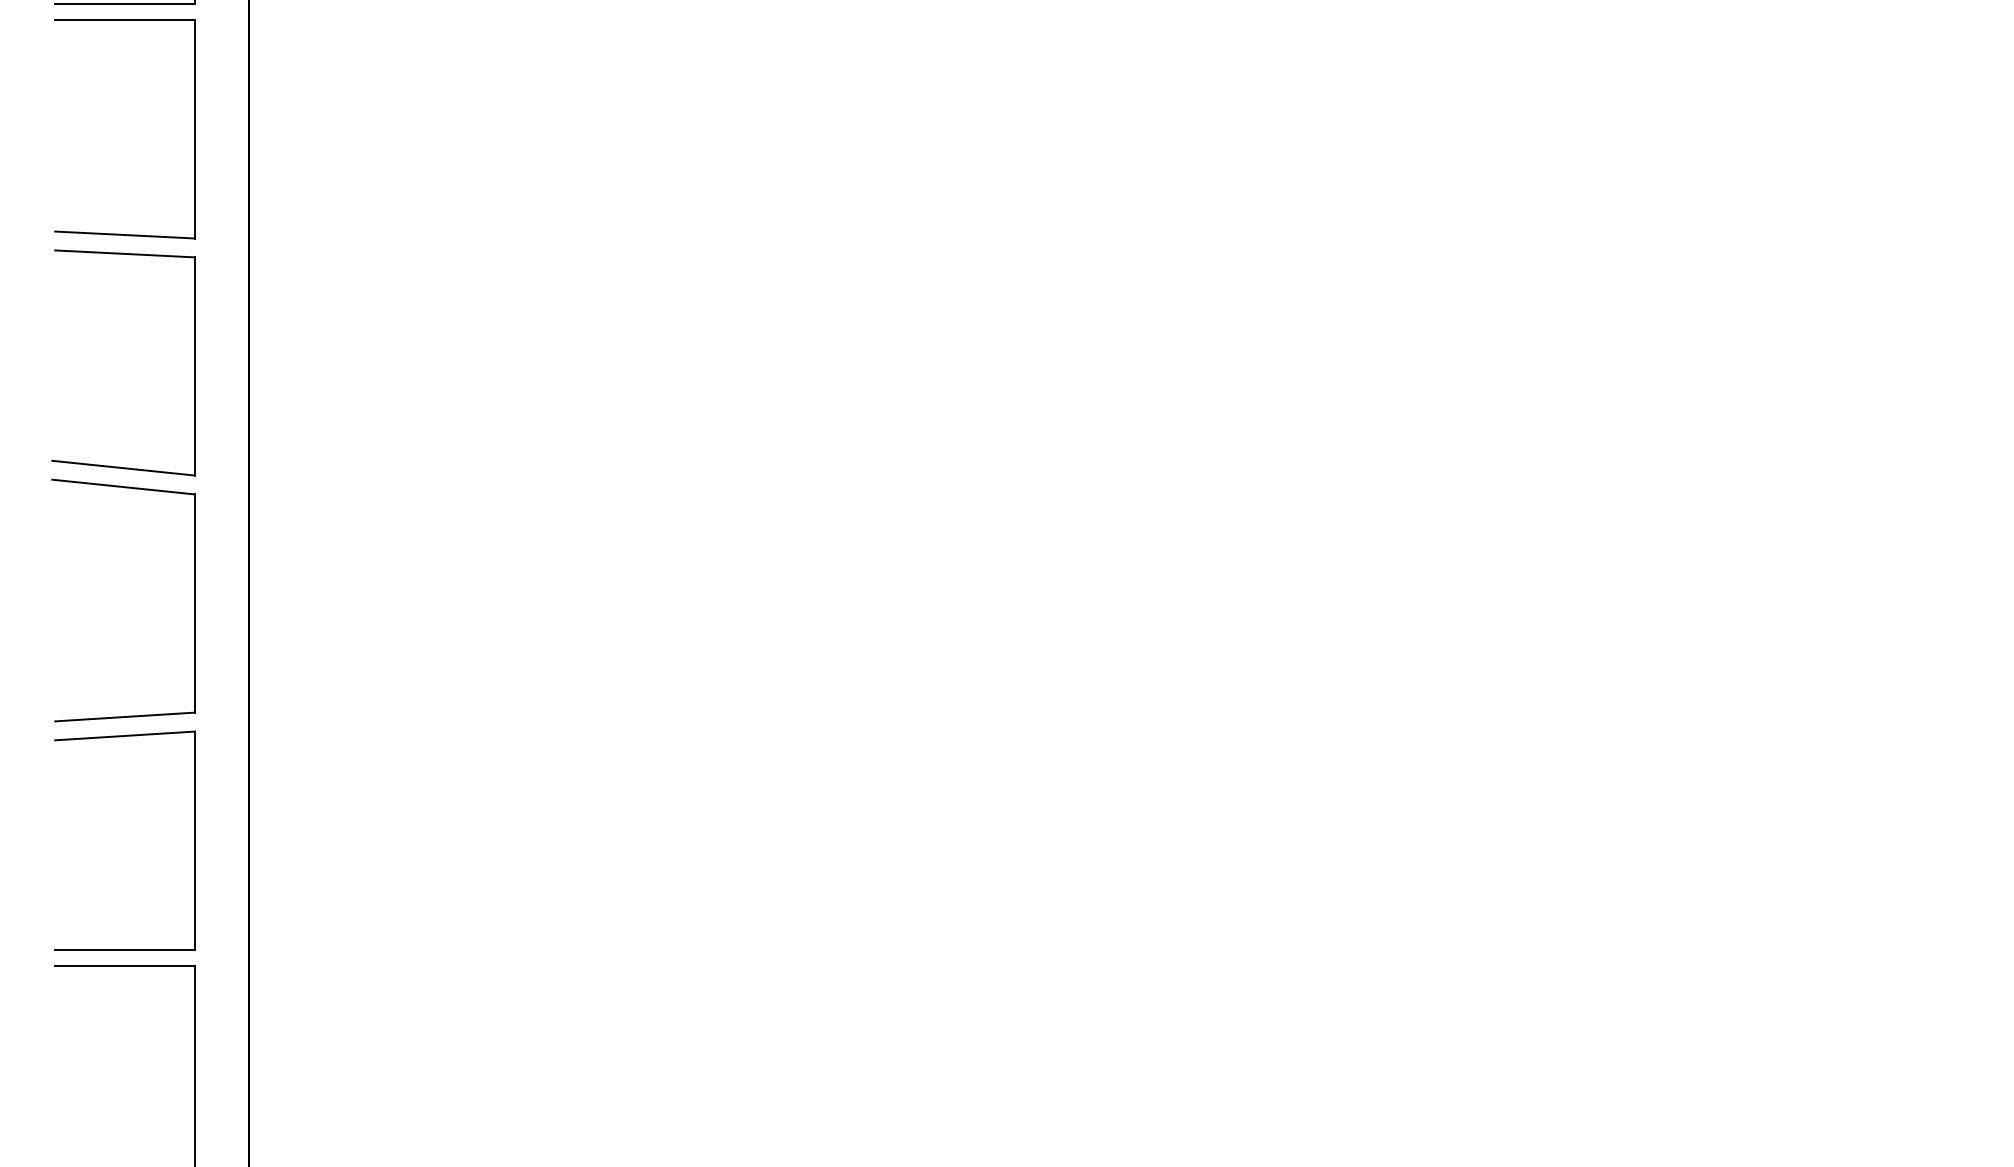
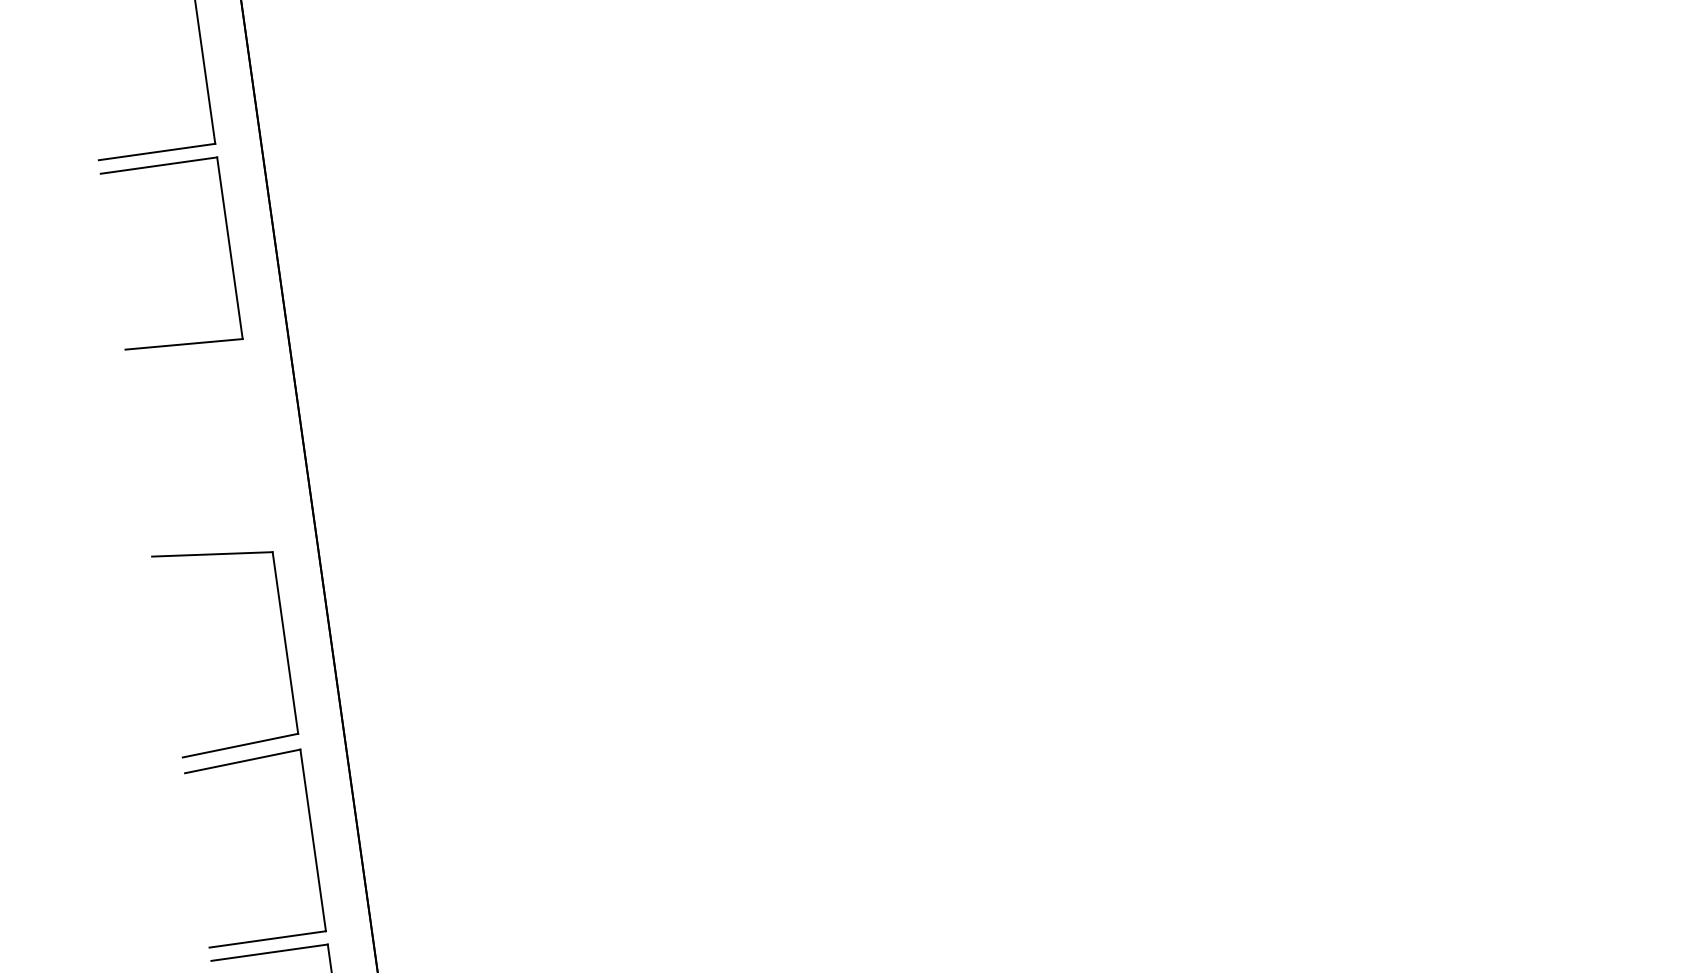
part: (194, 362) -> (256, 442), removed

